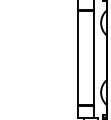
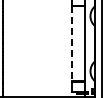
line: (77, 58) -> (71, 44), solid -> dashed

